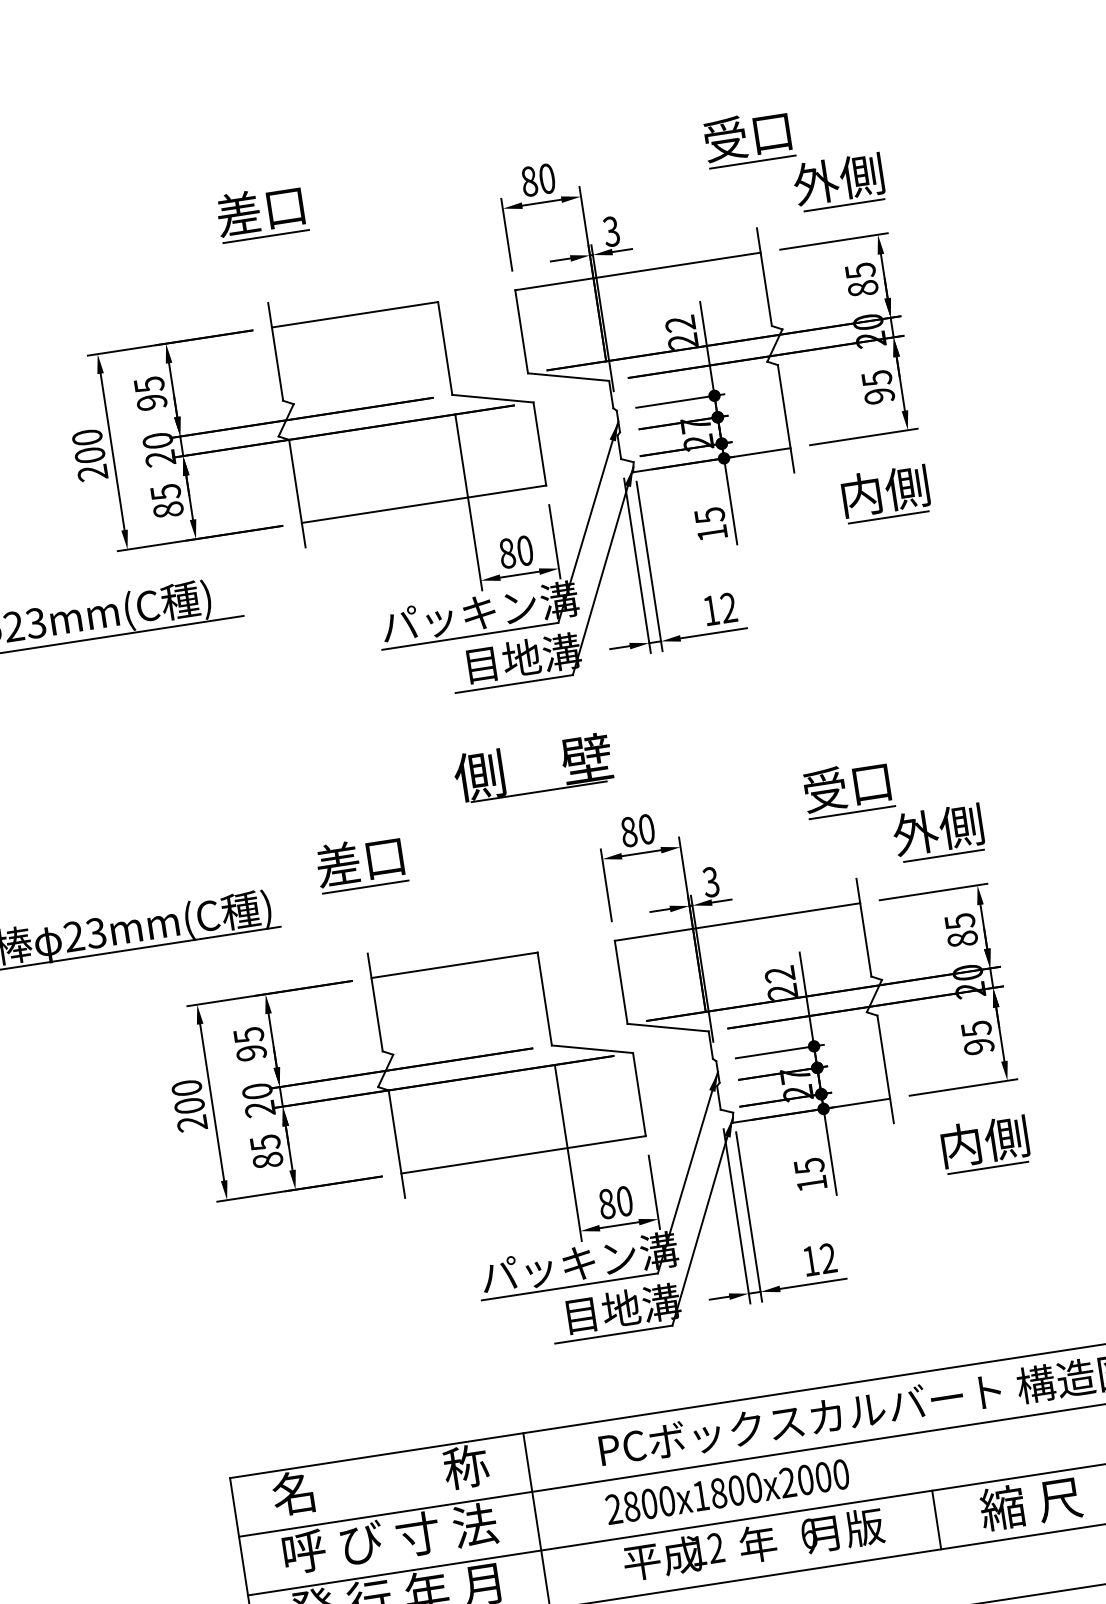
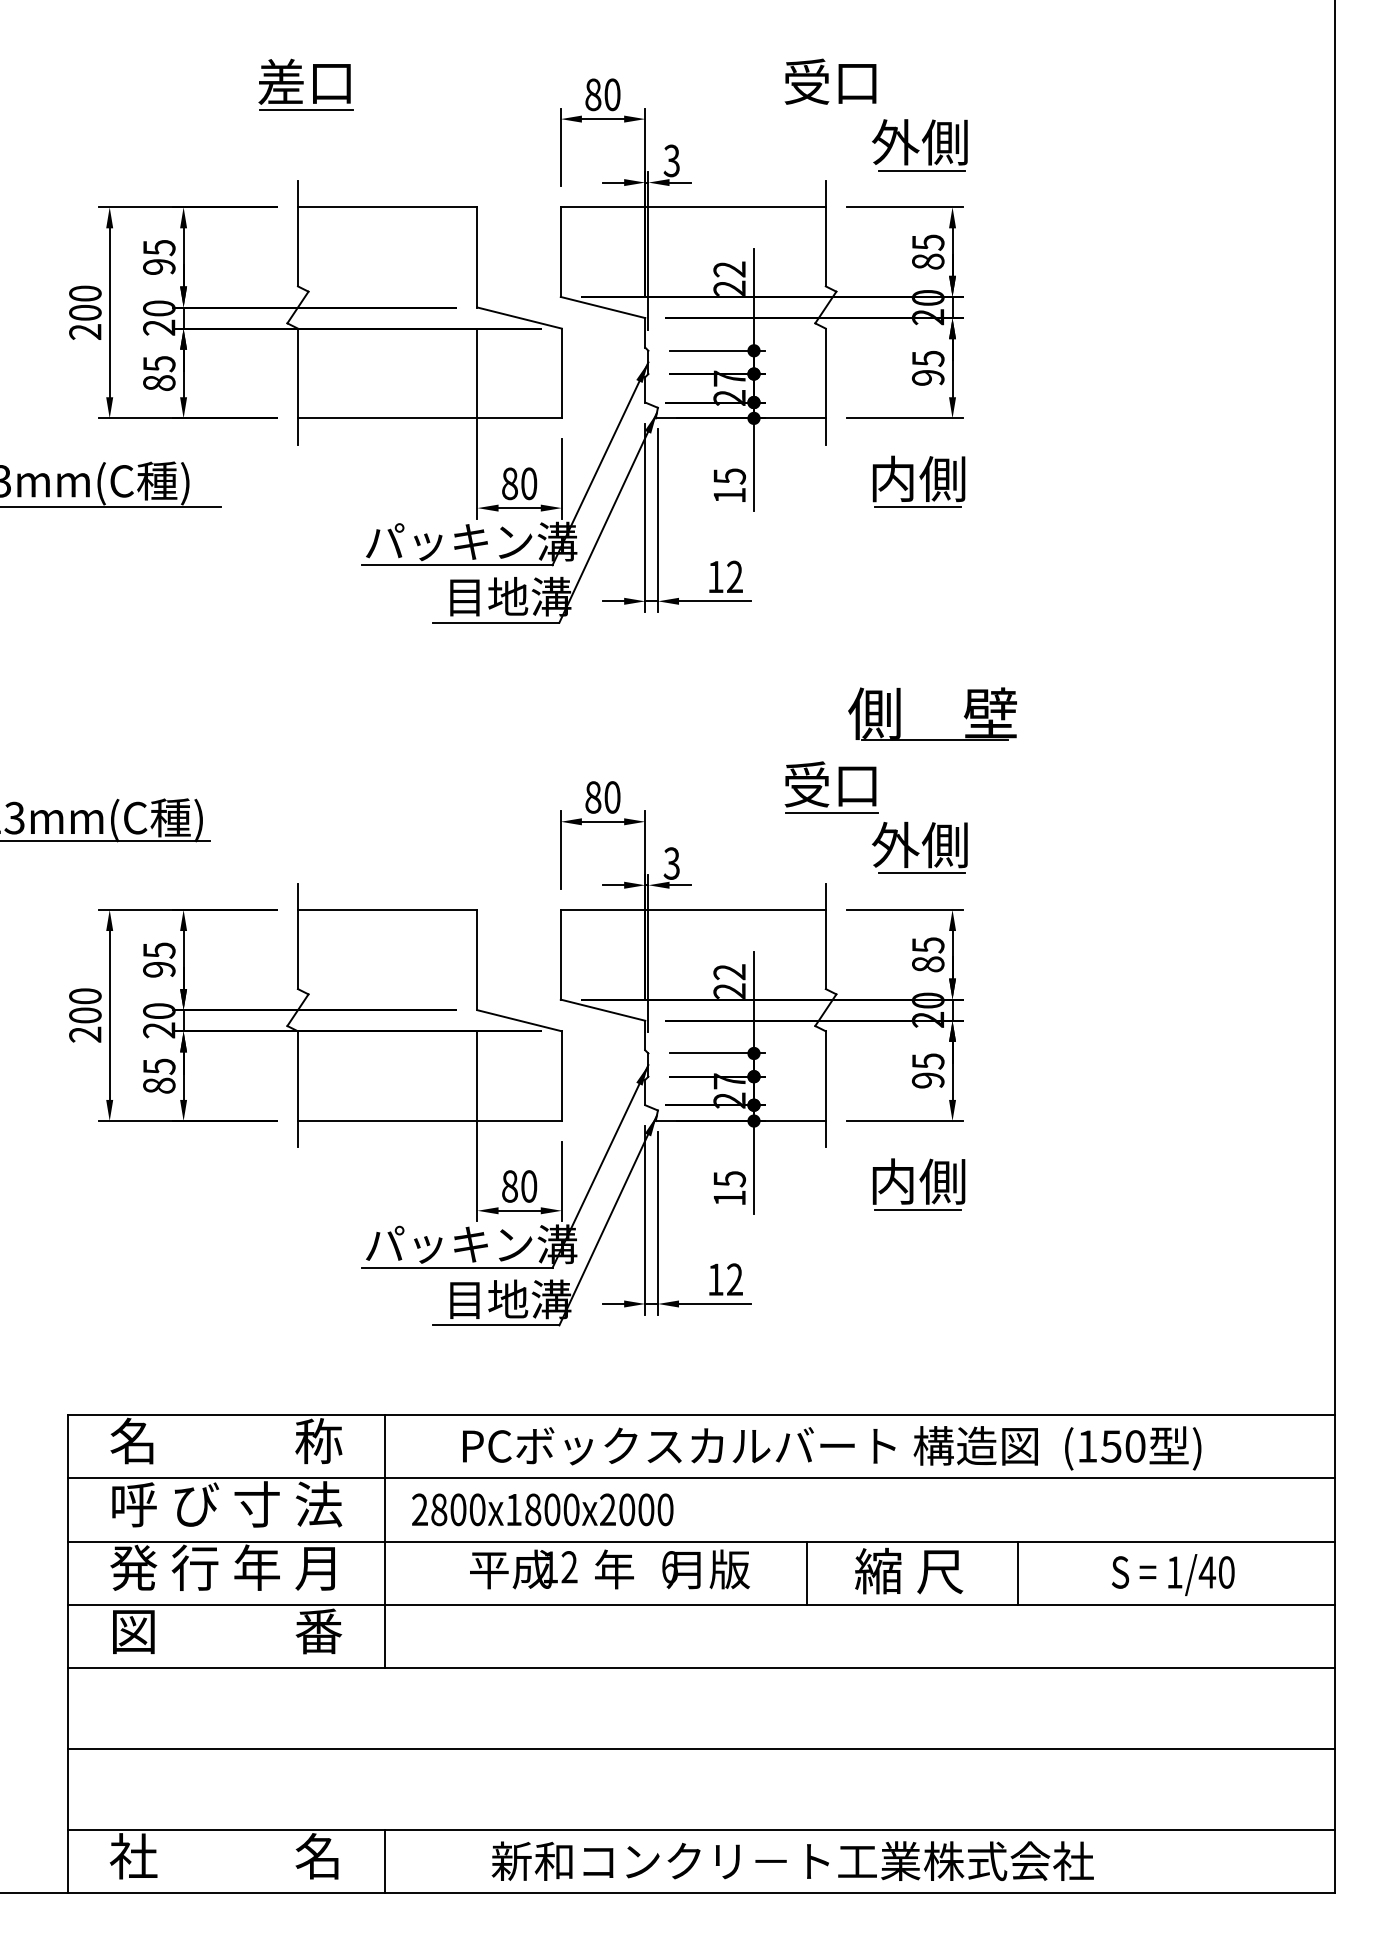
line: (753, 162) -> (832, 110), removed
part: (536, 791) -> (932, 739), moved
part: (361, 863) -> (305, 787), removed
text: (727, 1491) -> (542, 1509), moved

